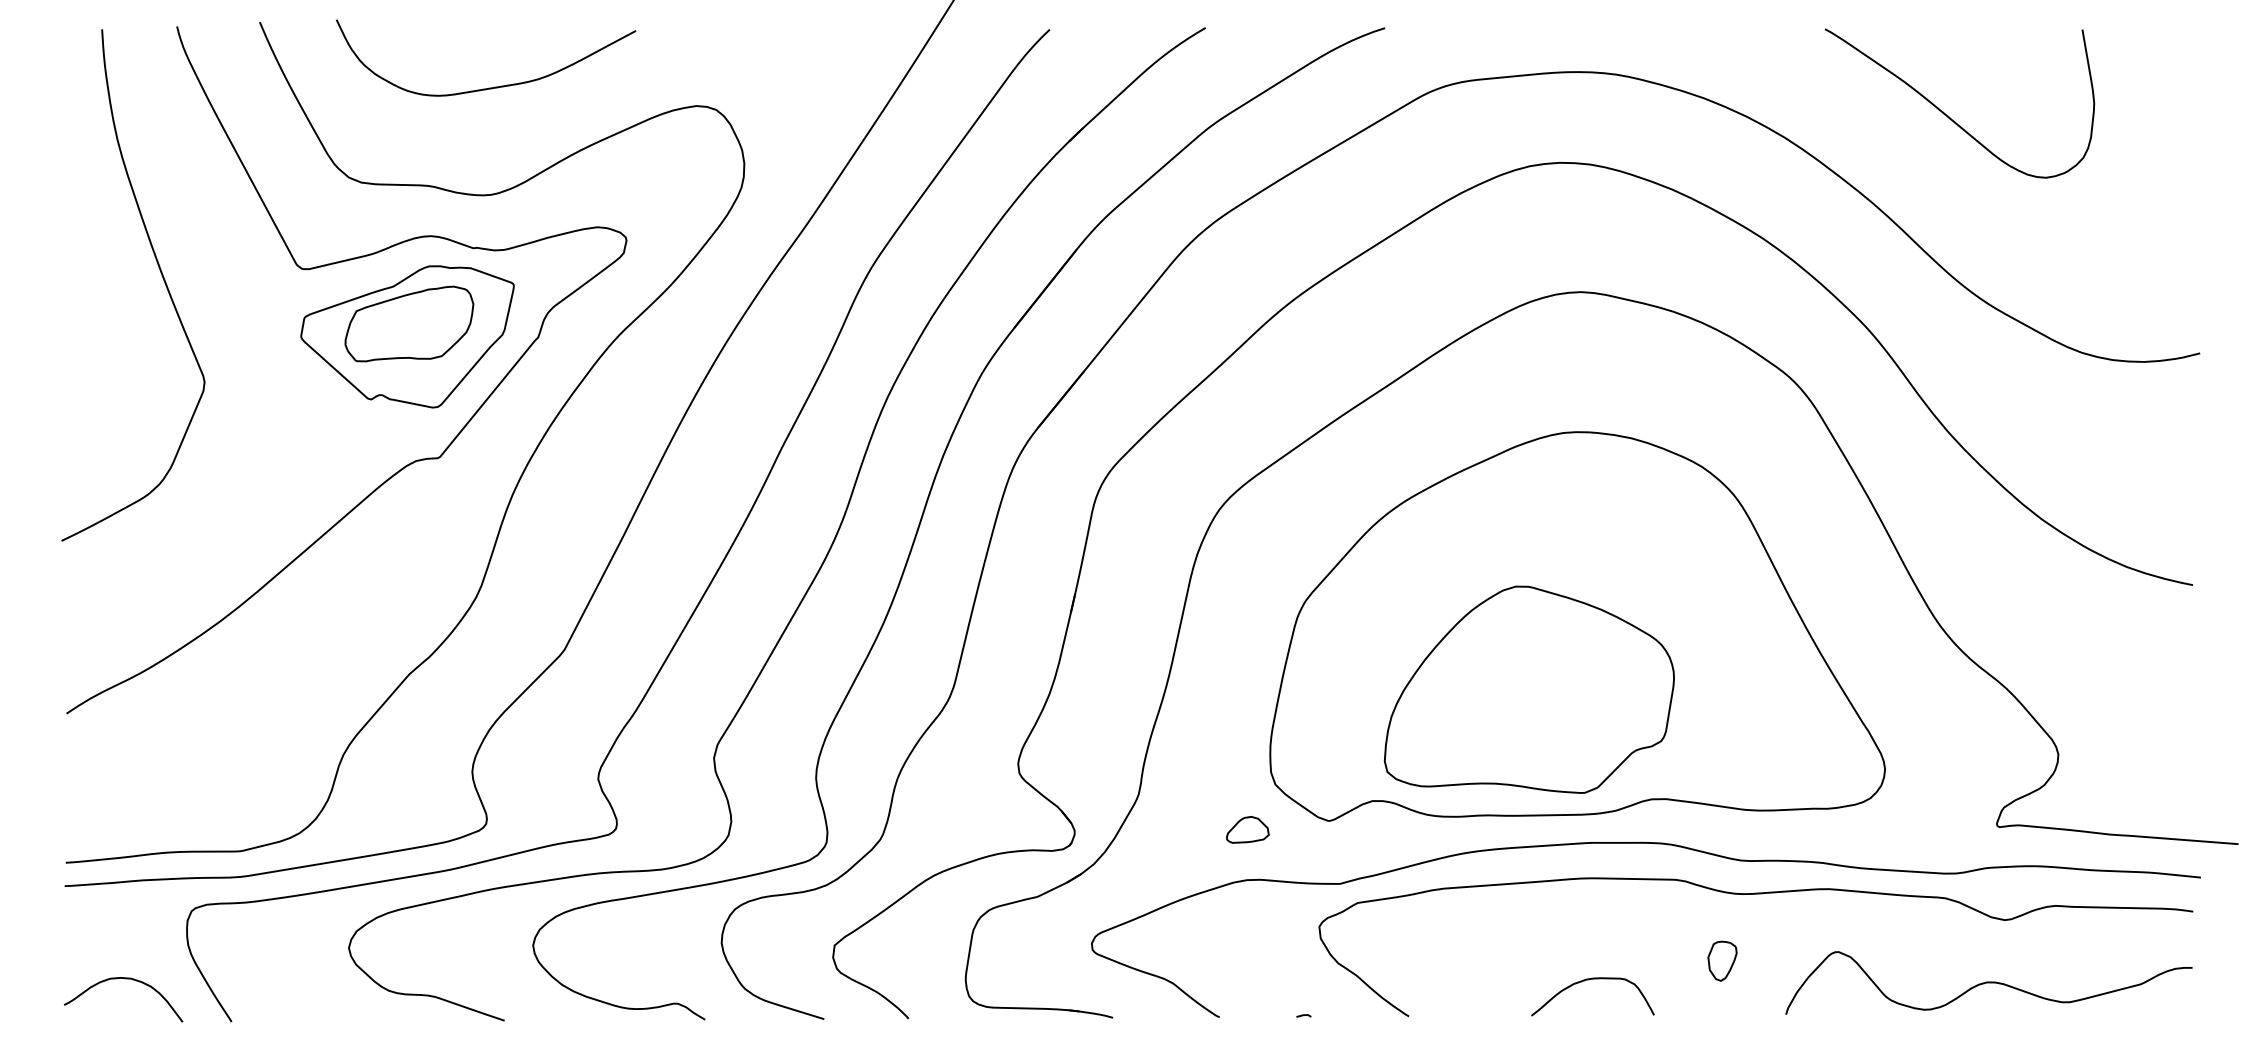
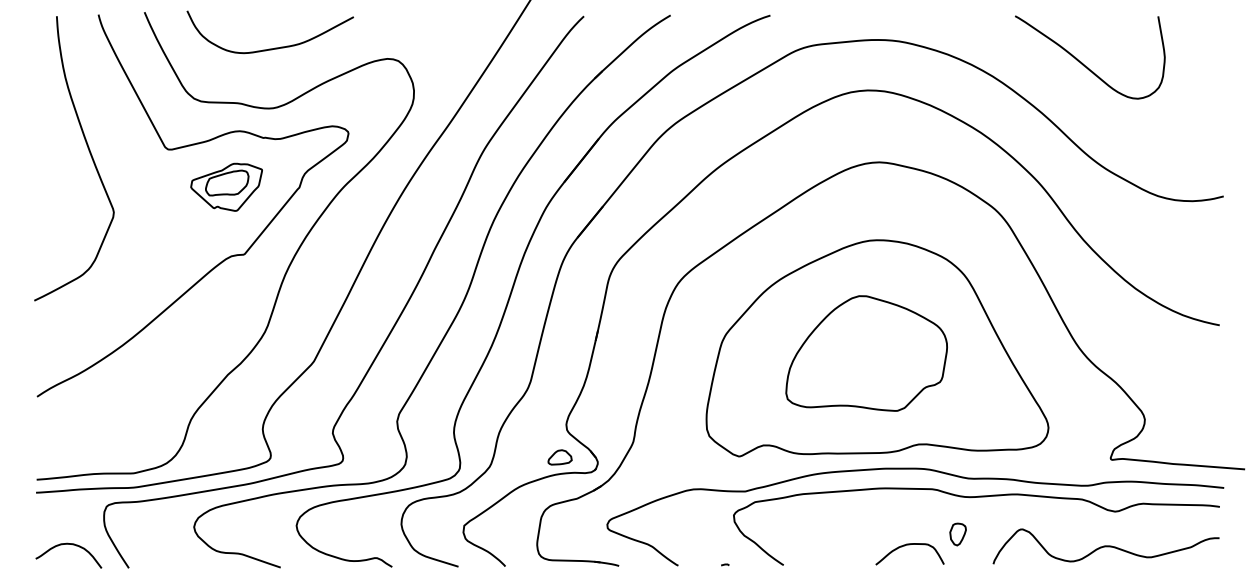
part: (407, 337) -> (226, 187), size x0.6
part: (1529, 689) -> (866, 353), moved
part: (1246, 829) -> (559, 457), moved
curve: (1591, 980) -> (909, 545), moved

